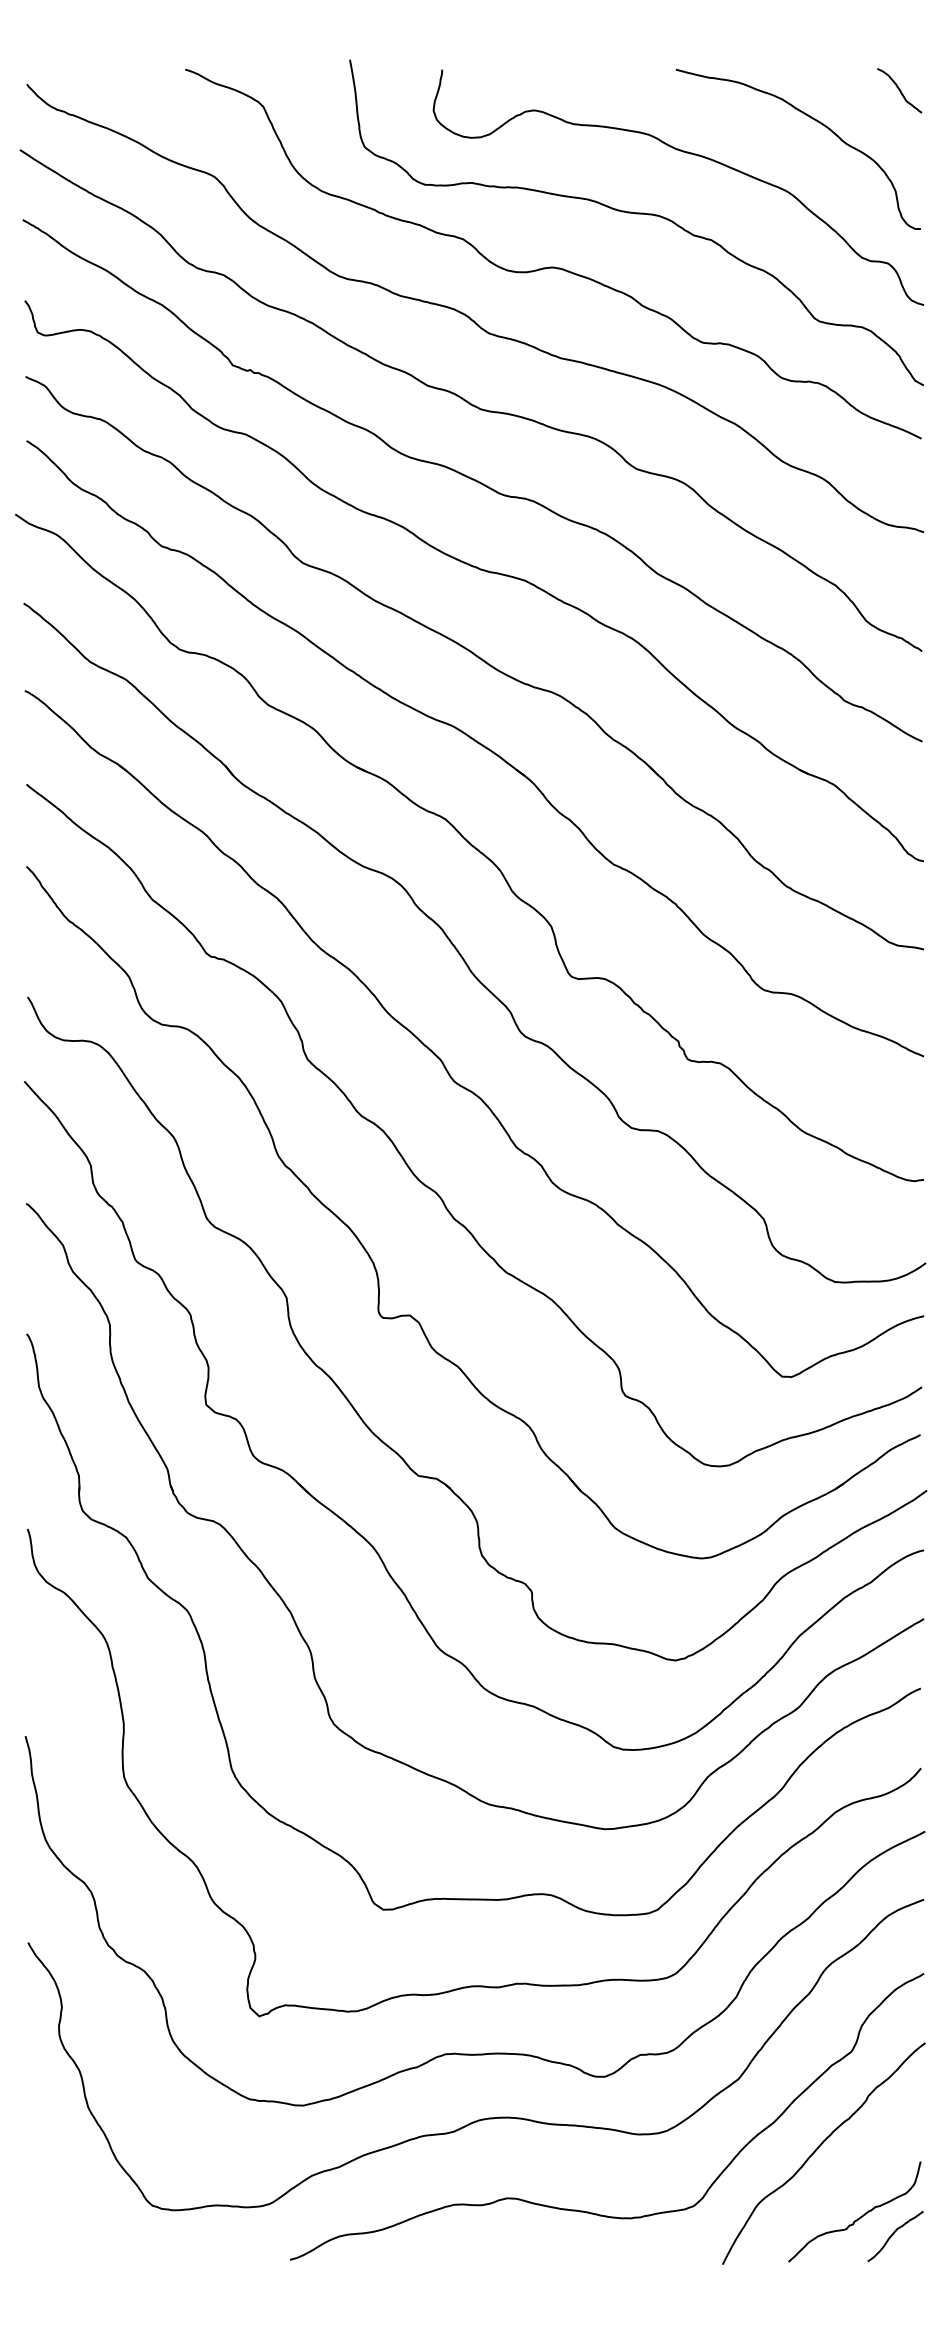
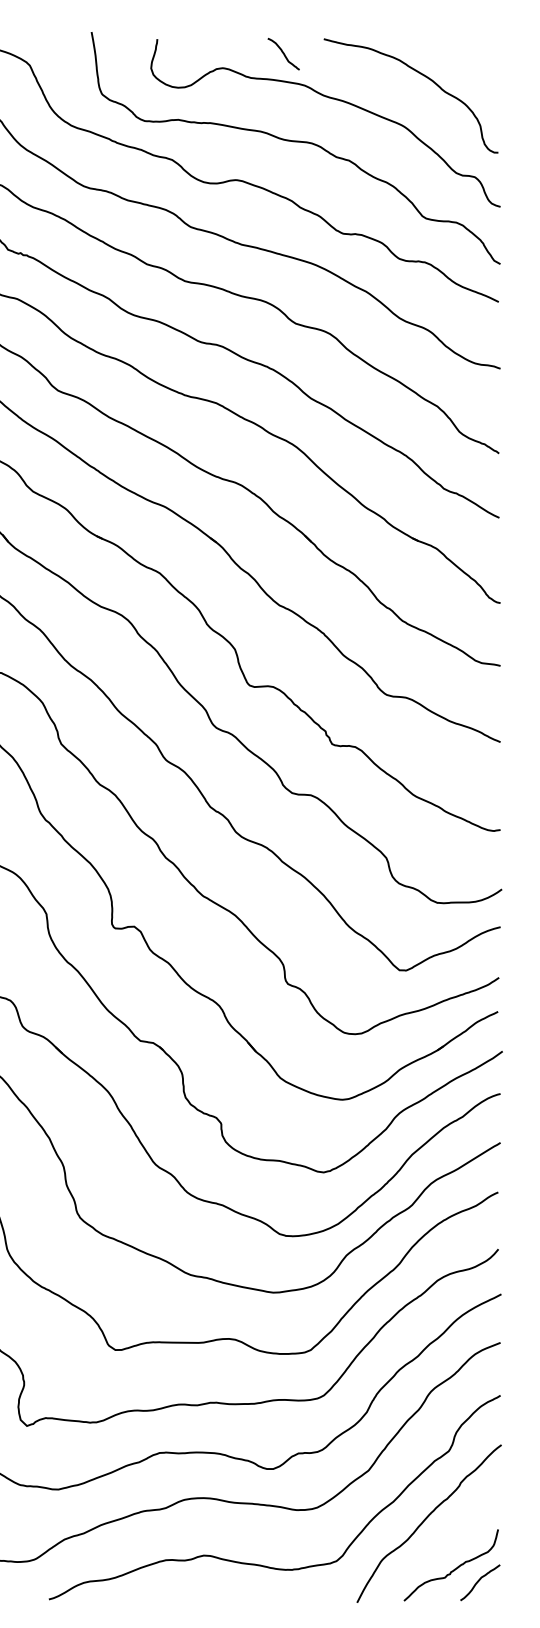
curve: (899, 90) -> (283, 53), moved

